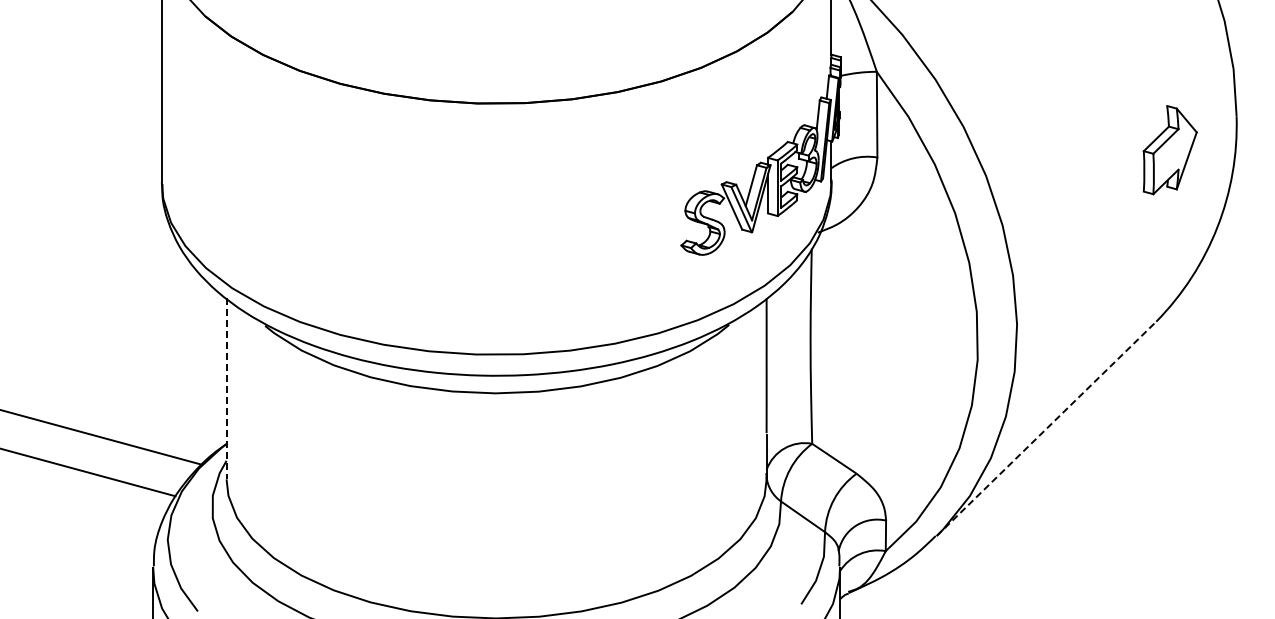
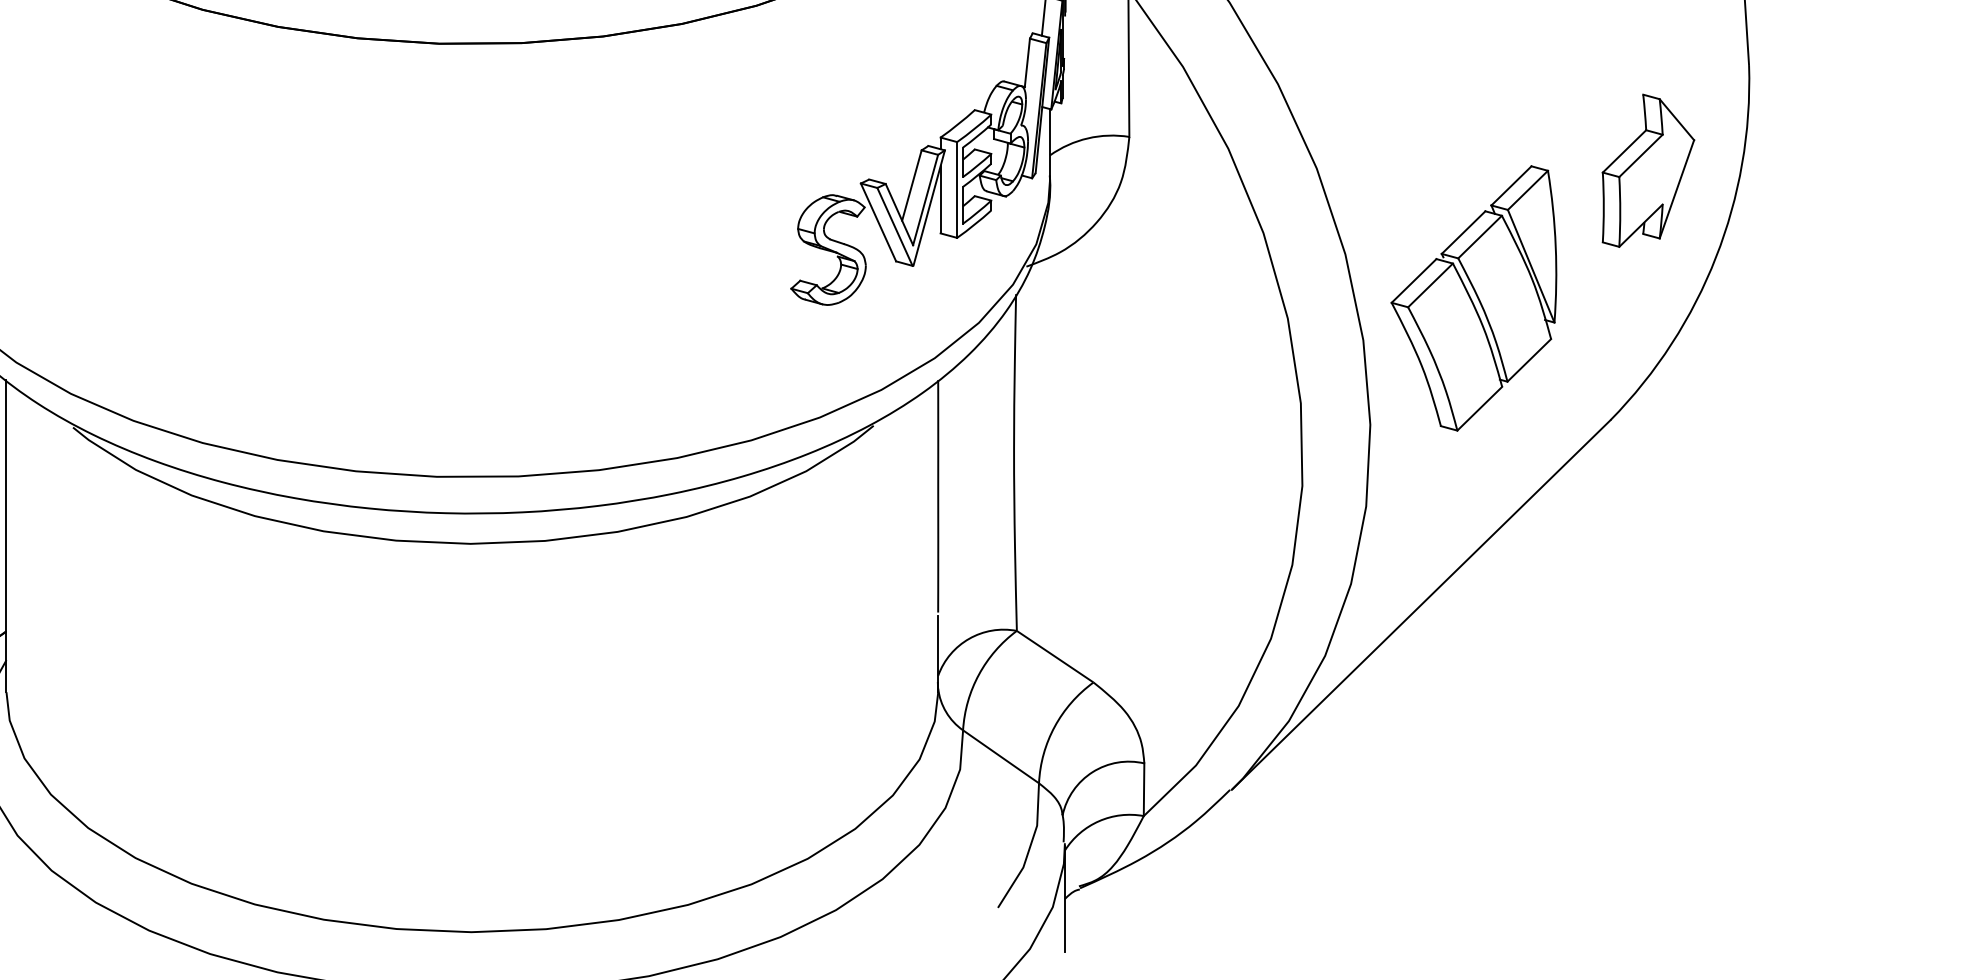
part: (1169, 150) -> (1647, 171), moved
part: (1076, 250) -> (1472, 297), added
line: (226, 389) -> (6, 537), dashed -> solid
line: (1046, 428) -> (1421, 604), dashed -> solid

